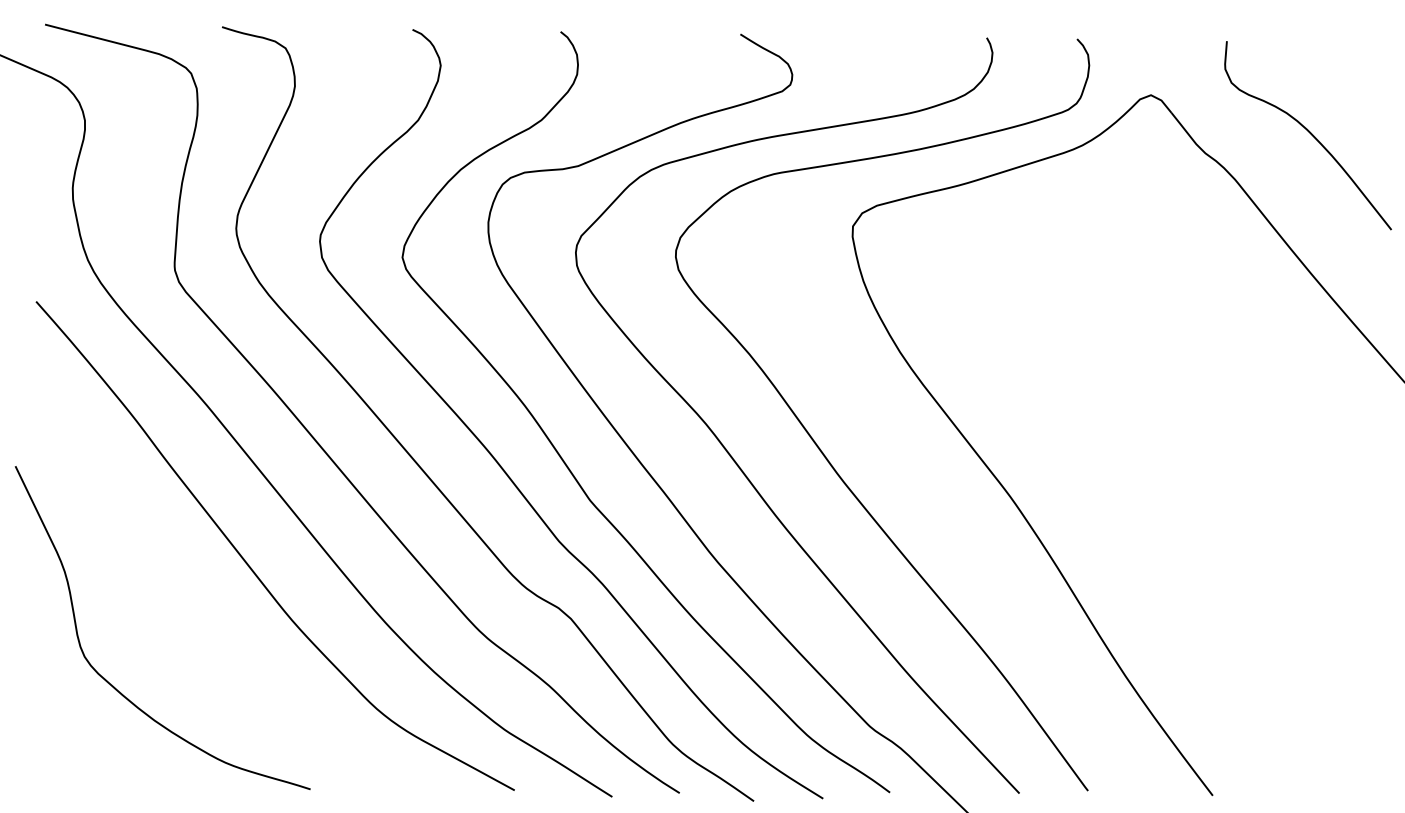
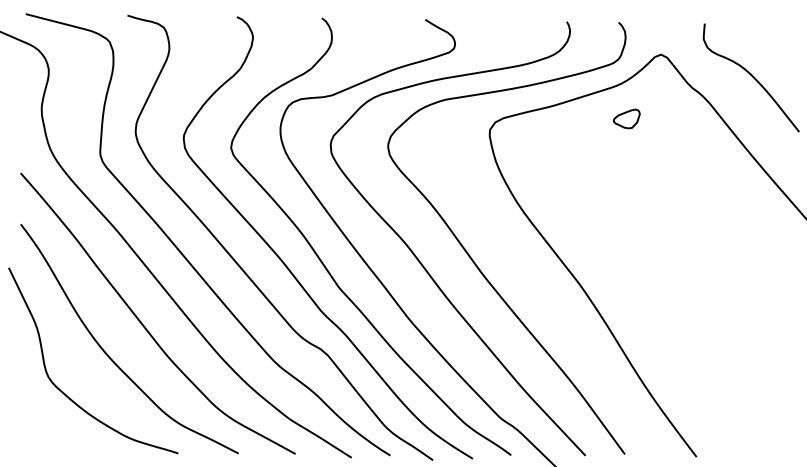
part: (1090, 206) -> (626, 118), added
curve: (190, 618) -> (109, 355), added

